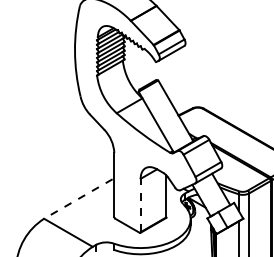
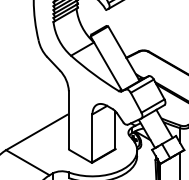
line: (78, 199) -> (36, 132), dashed -> solid
line: (140, 205) -> (92, 138), dashed -> solid

